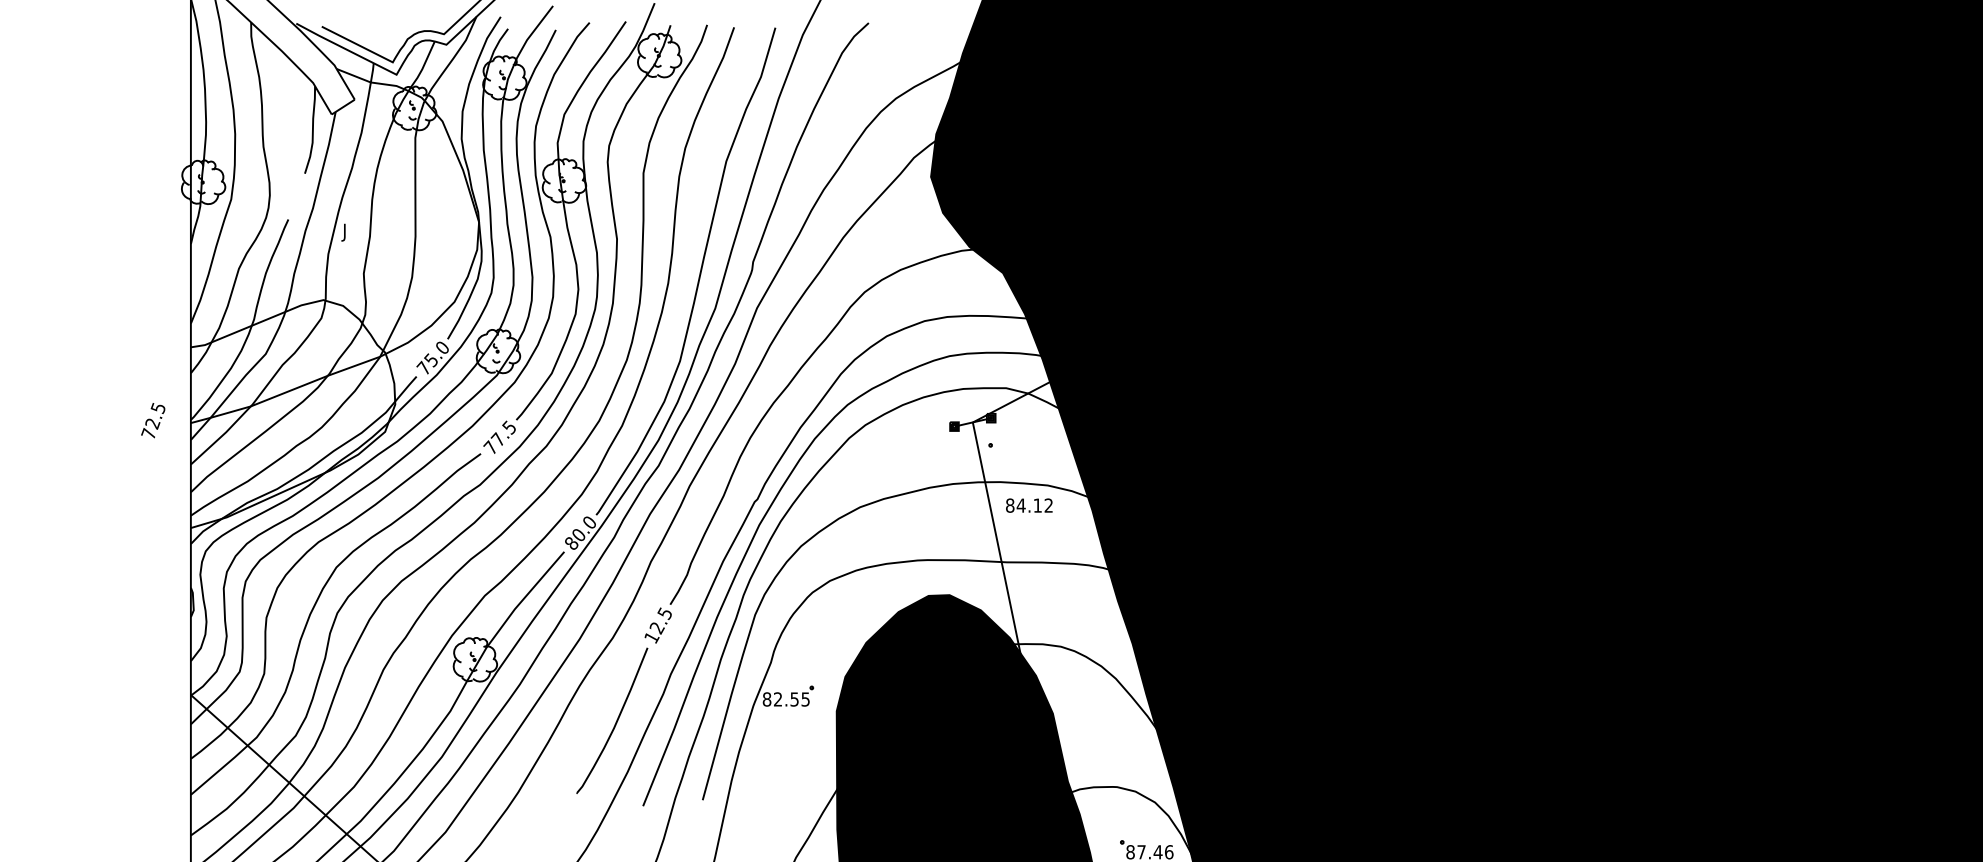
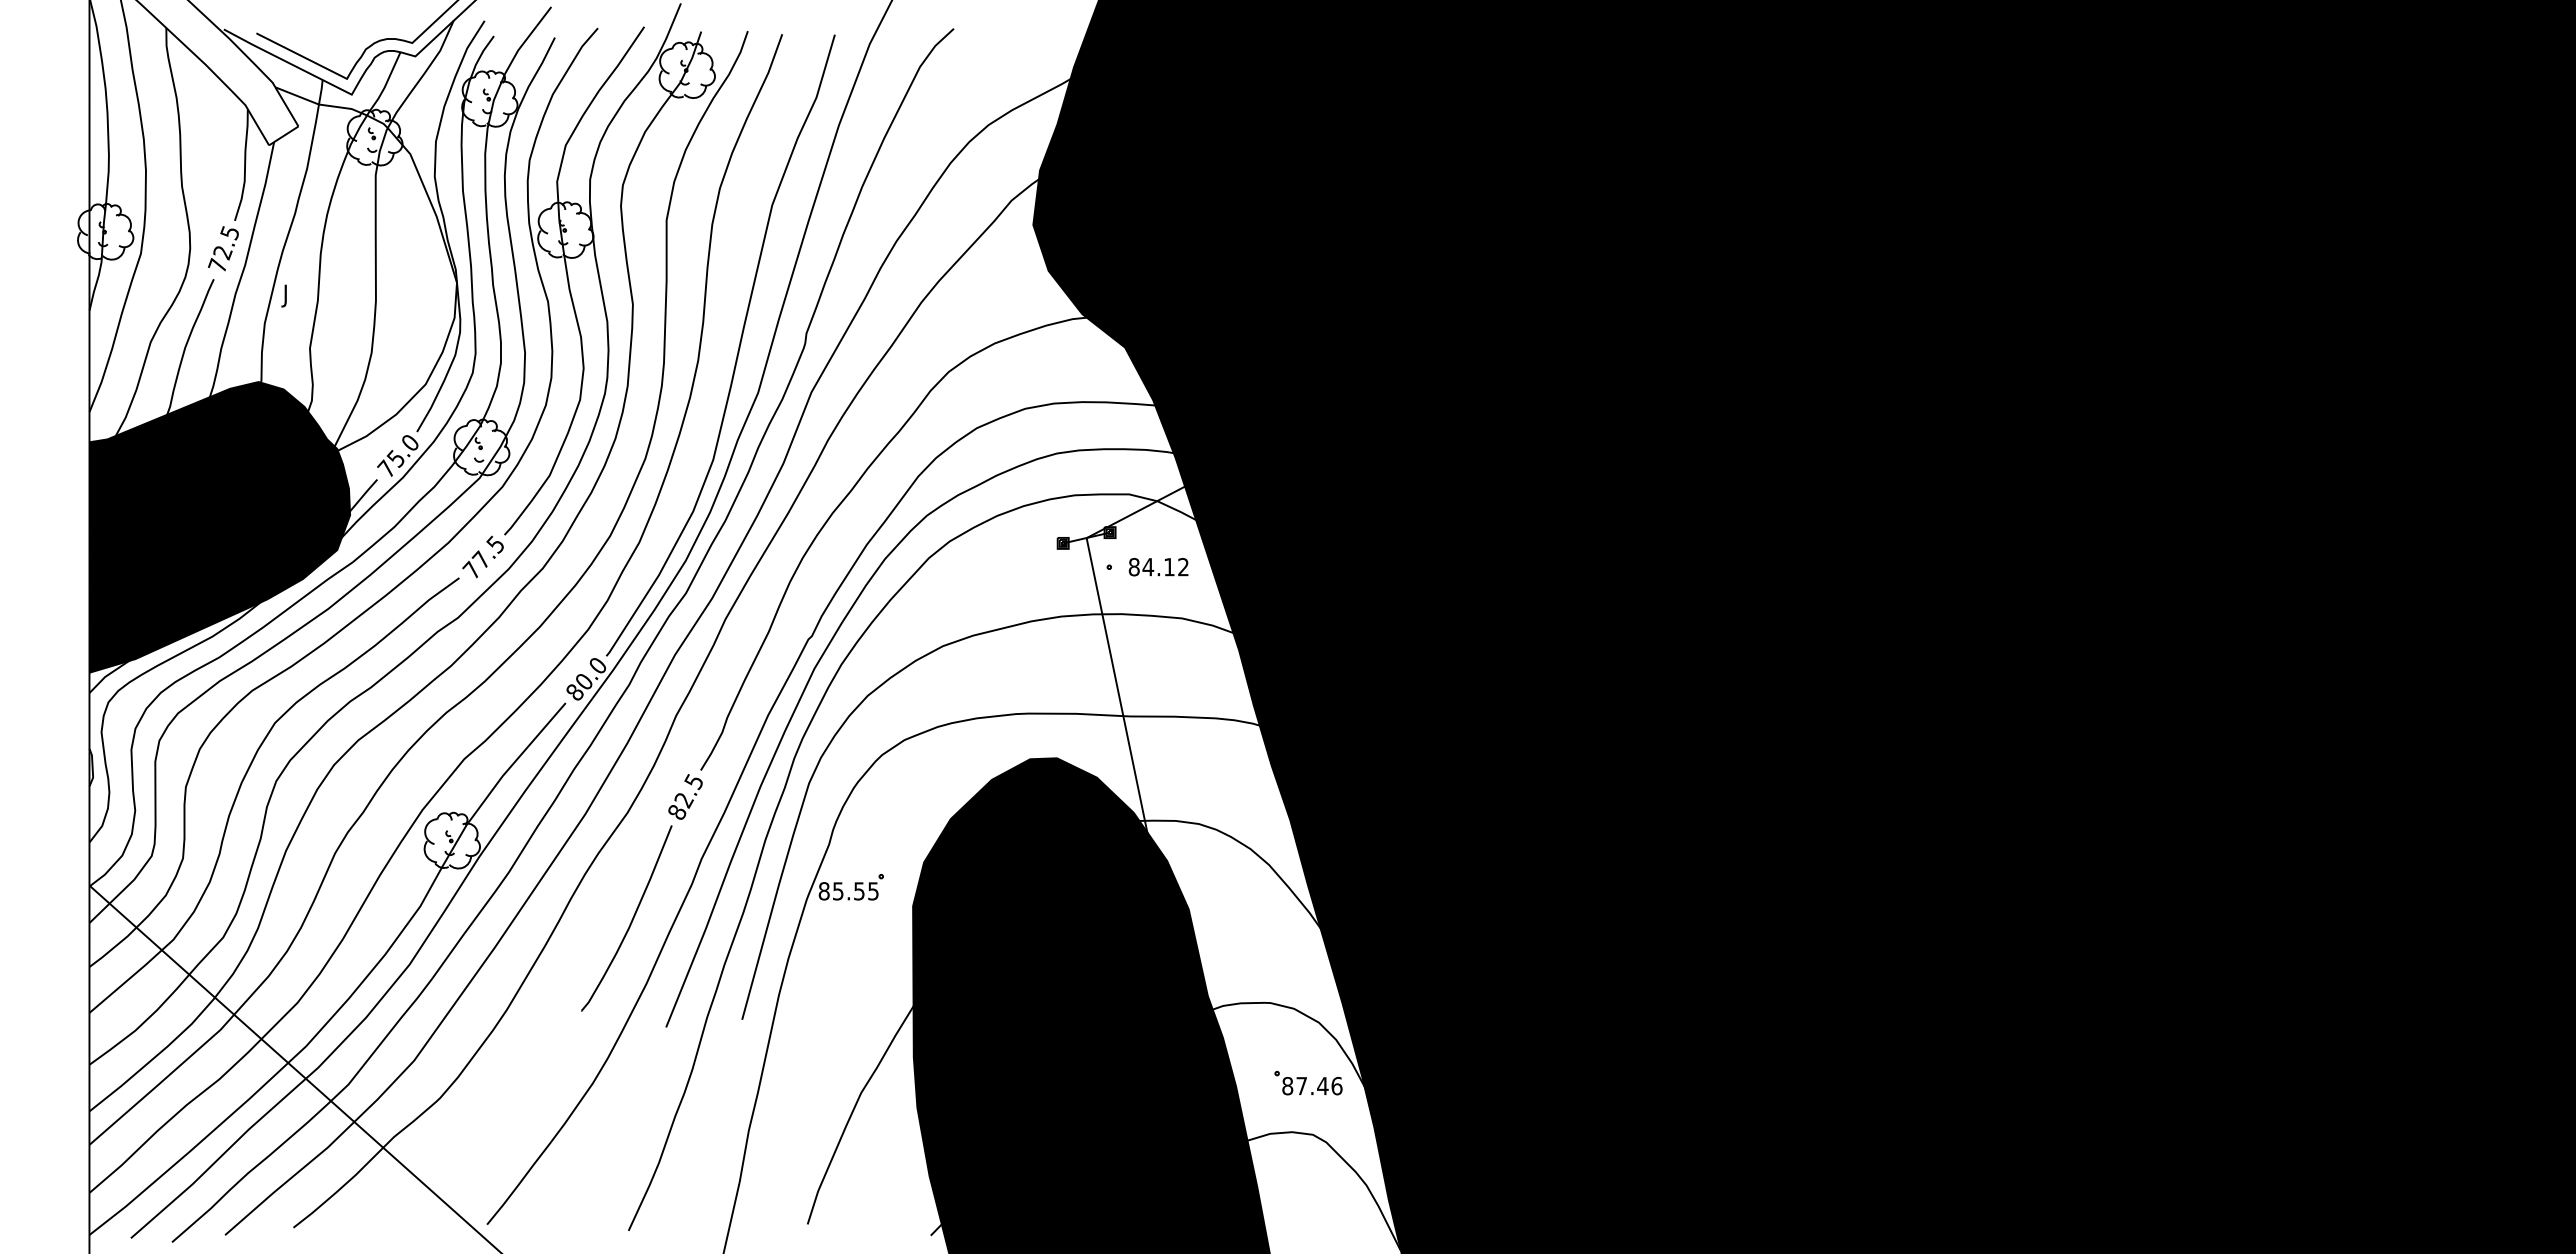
fill: (292, 414) -> (219, 527), added
text: (153, 420) -> (223, 248), moved
text: (1029, 505) -> (1158, 567), moved
text: (652, 637) -> (677, 812), 12.5 -> 82.5
text: (778, 699) -> (838, 891), 82.55 -> 85.55

